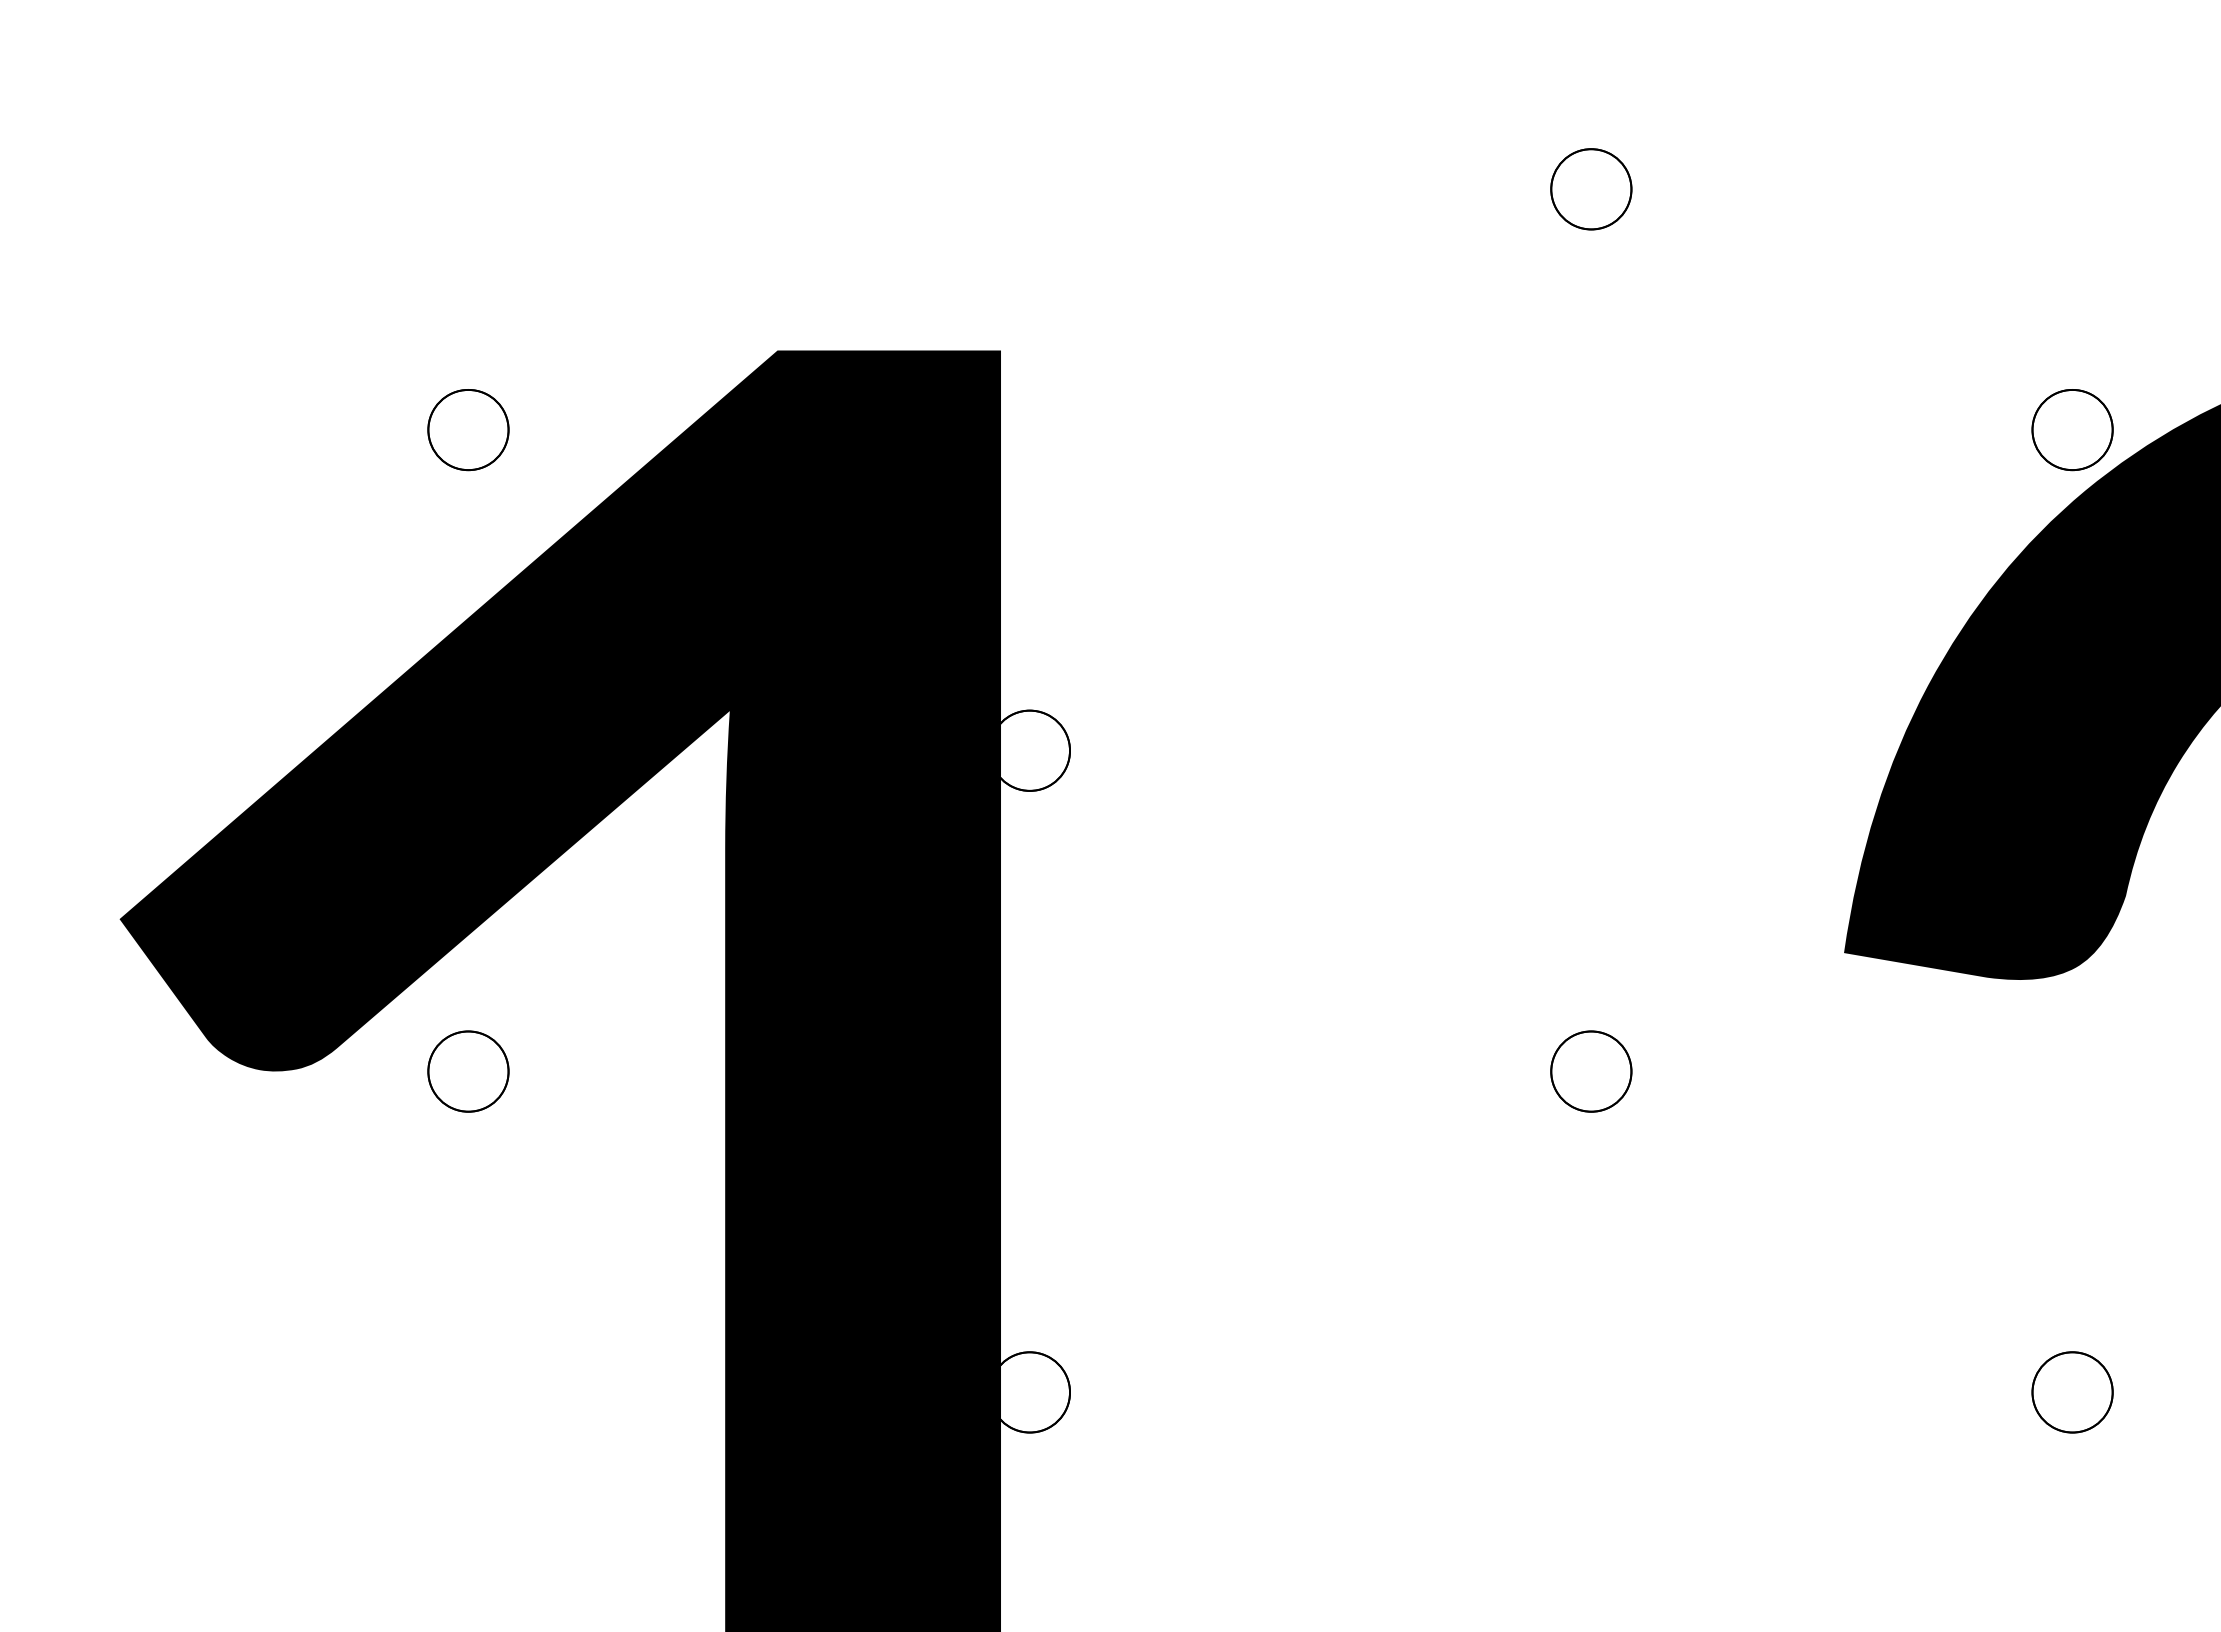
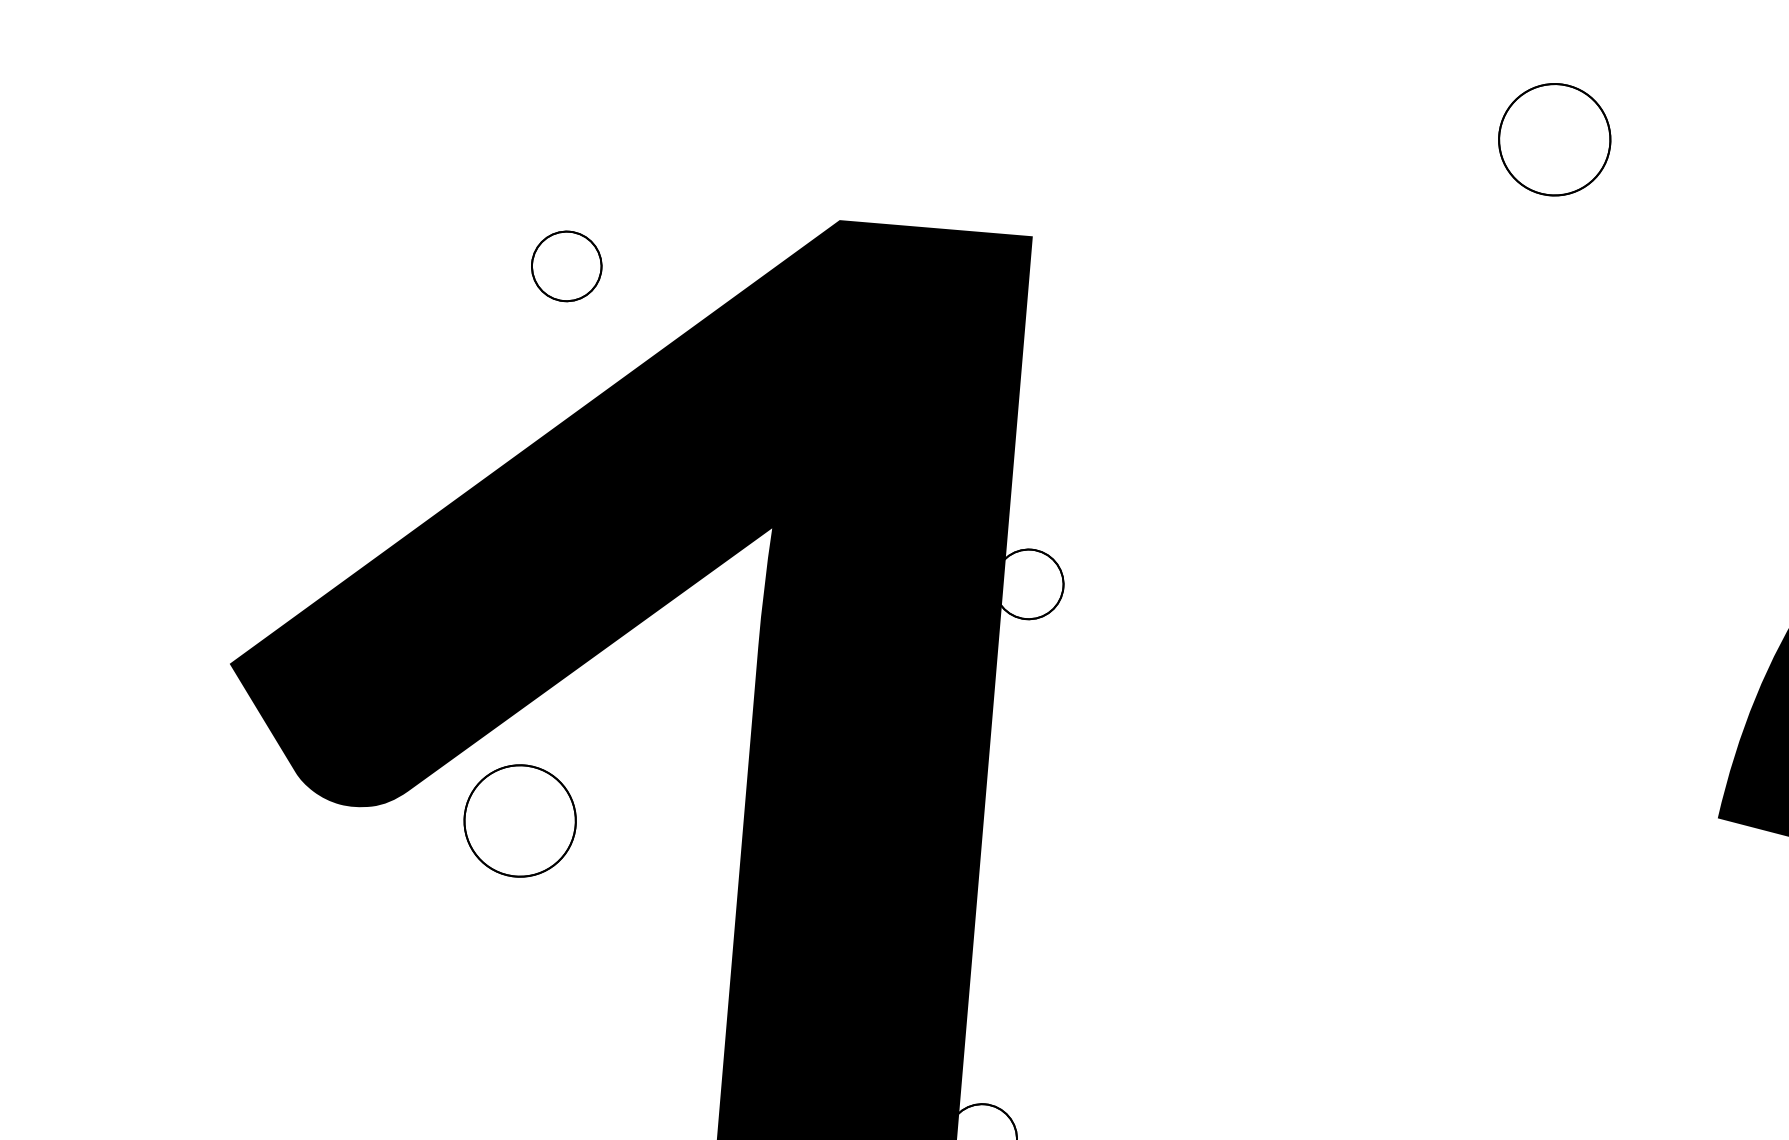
part: (1591, 189) -> (1554, 140), size x1.6
part: (468, 1071) -> (520, 820), size x1.6
part: (1591, 1071) -> (1490, 902), removed

